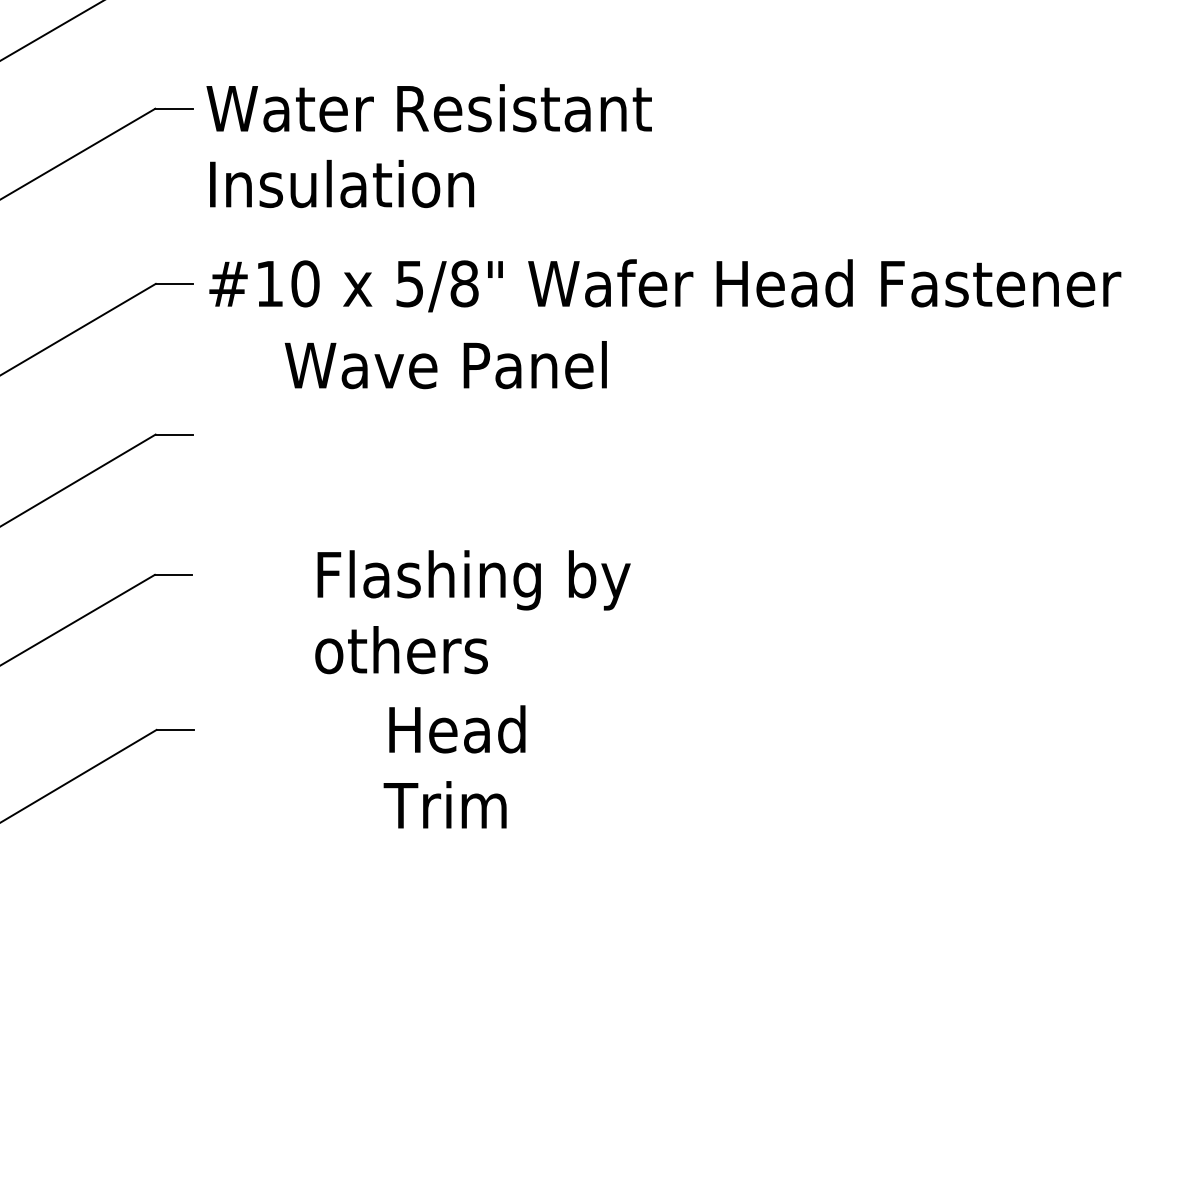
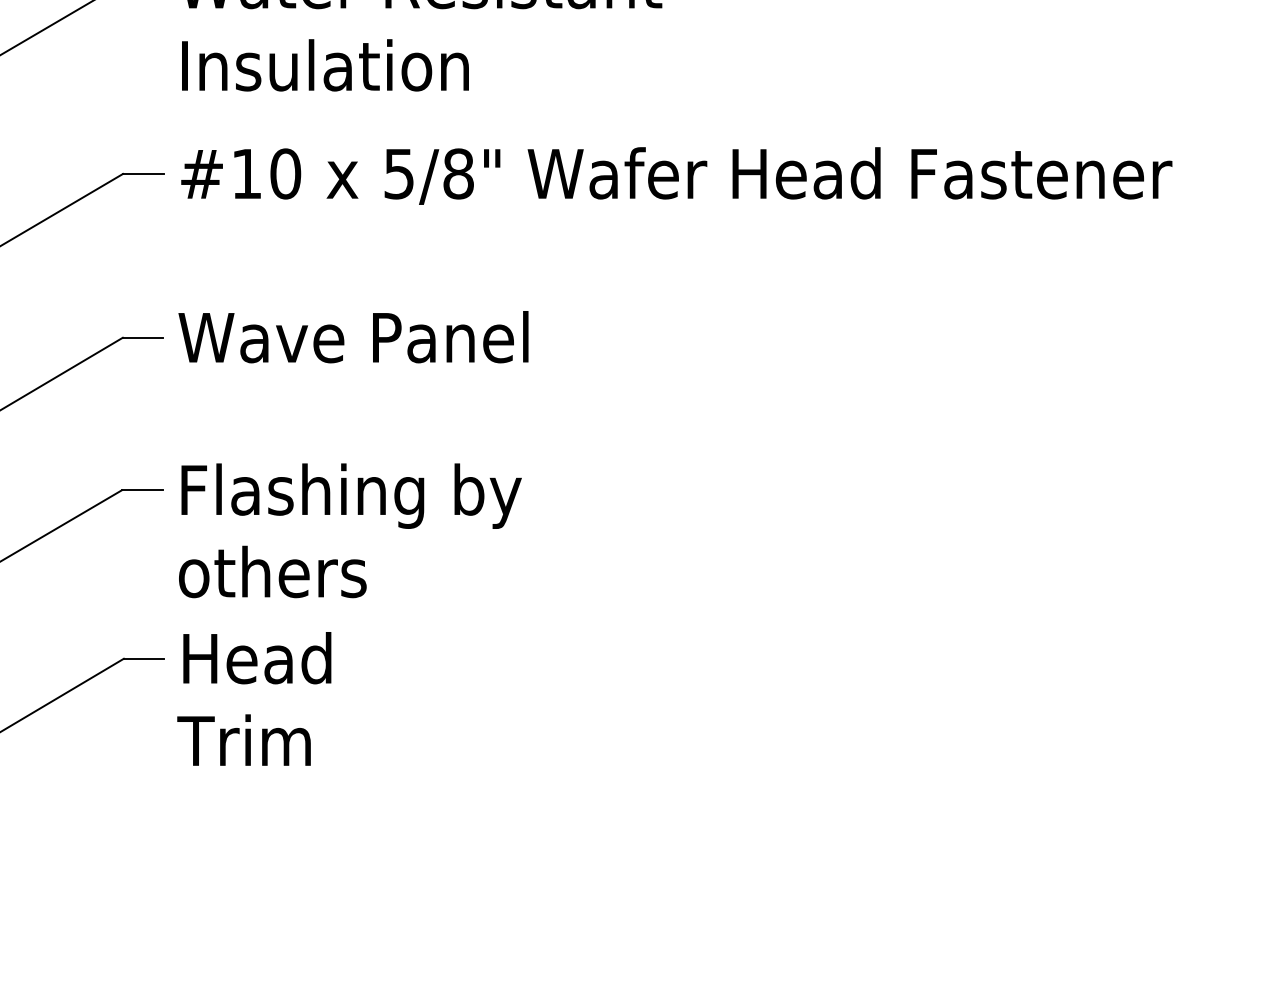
text: (445, 365) -> (353, 337), moved
text: (472, 612) -> (349, 531), moved
text: (454, 766) -> (254, 698), moved

